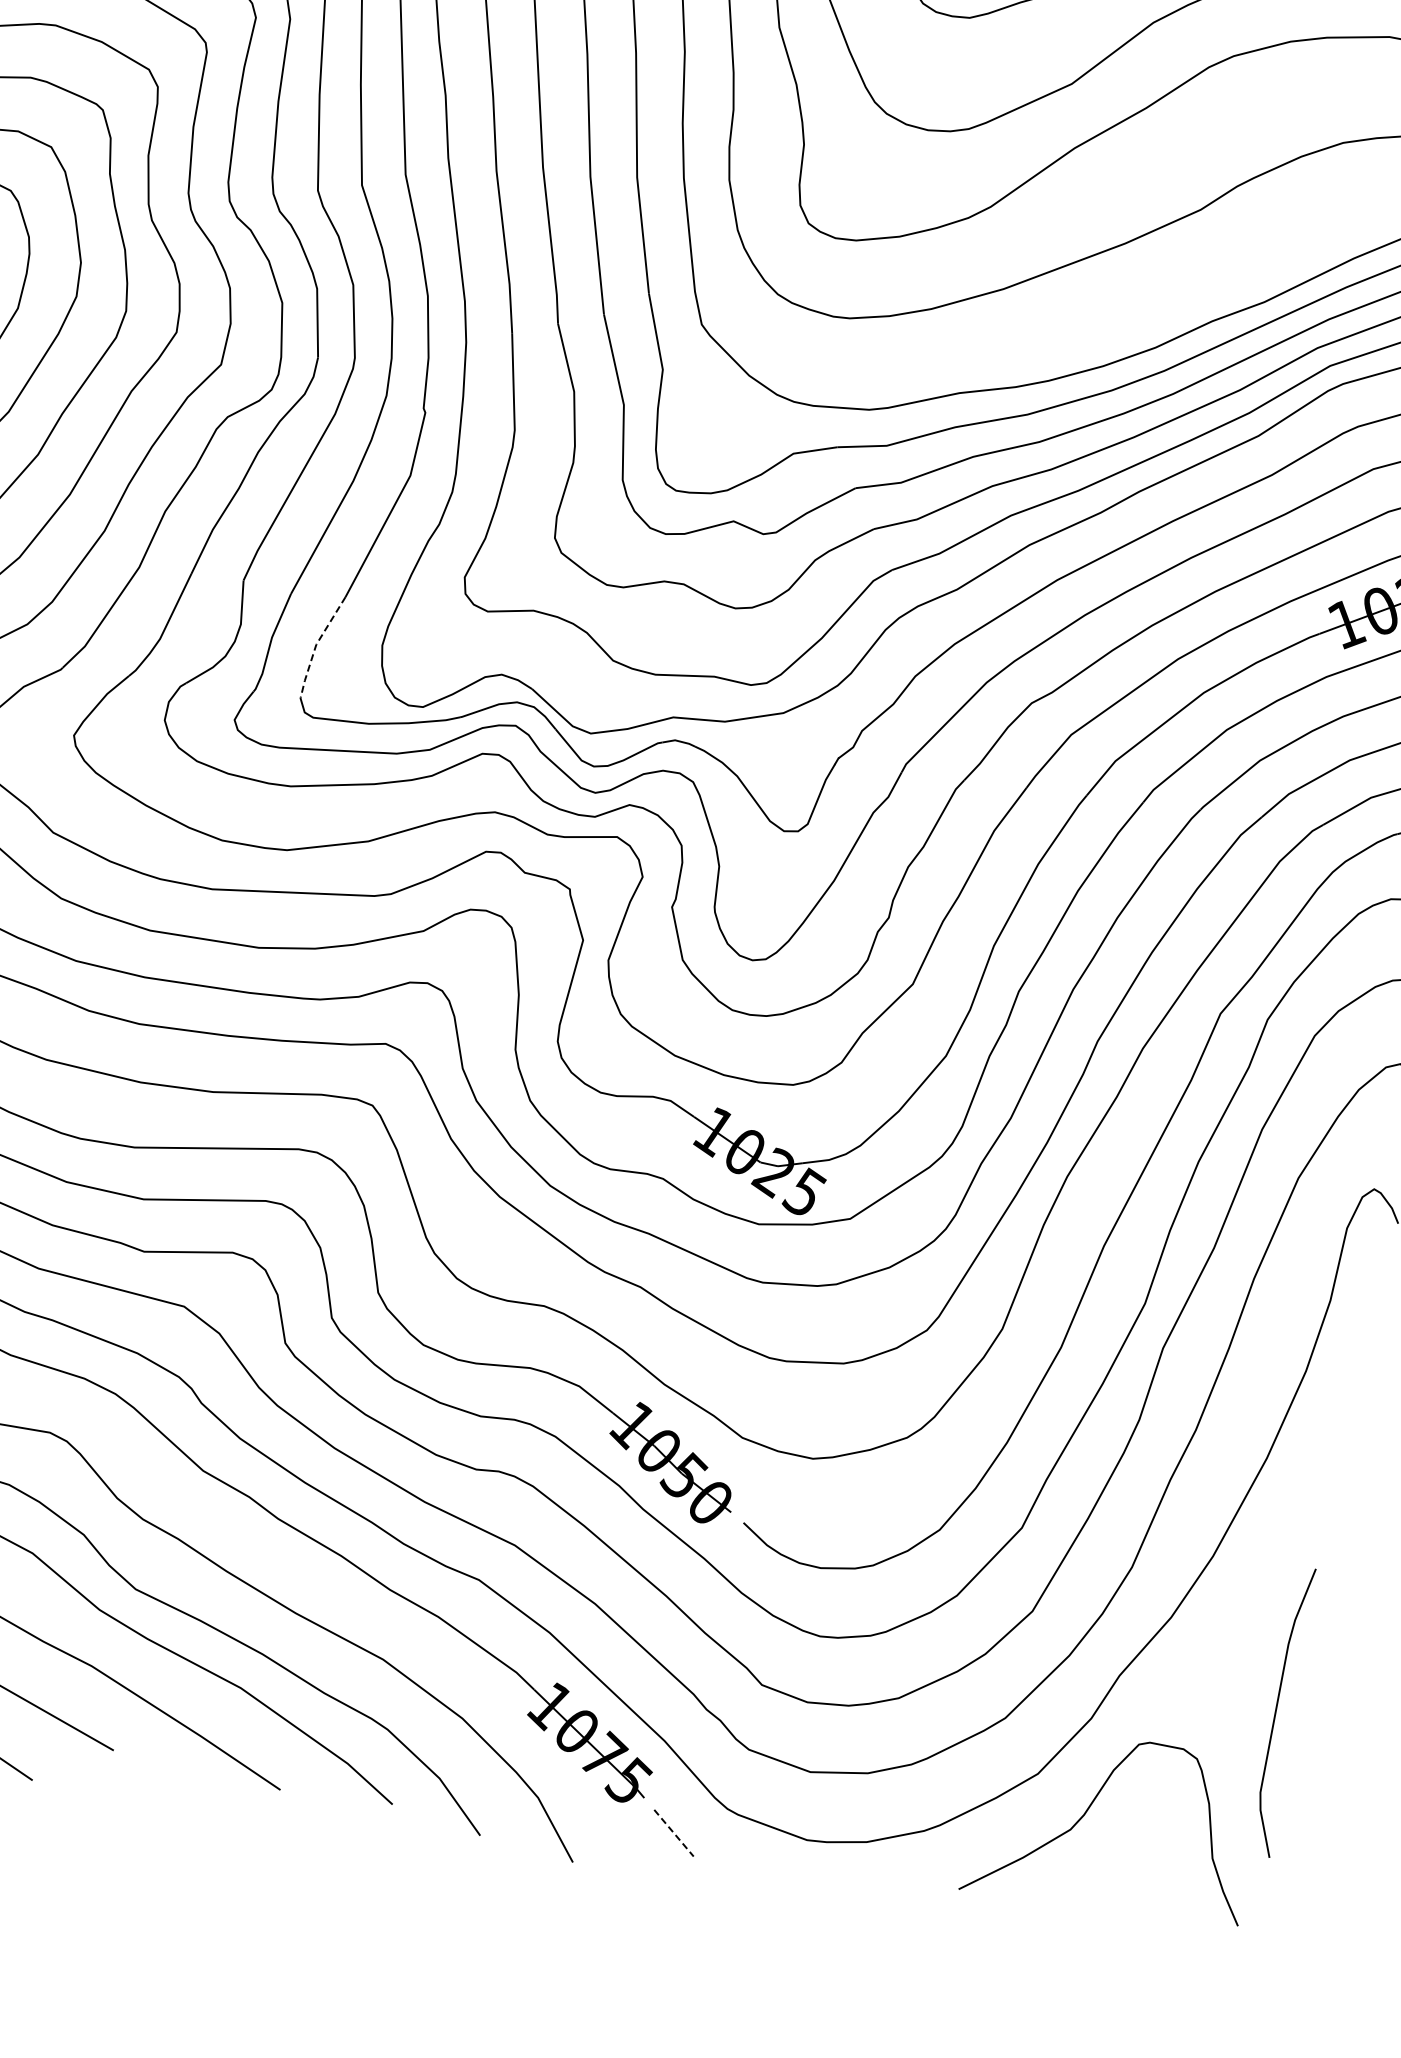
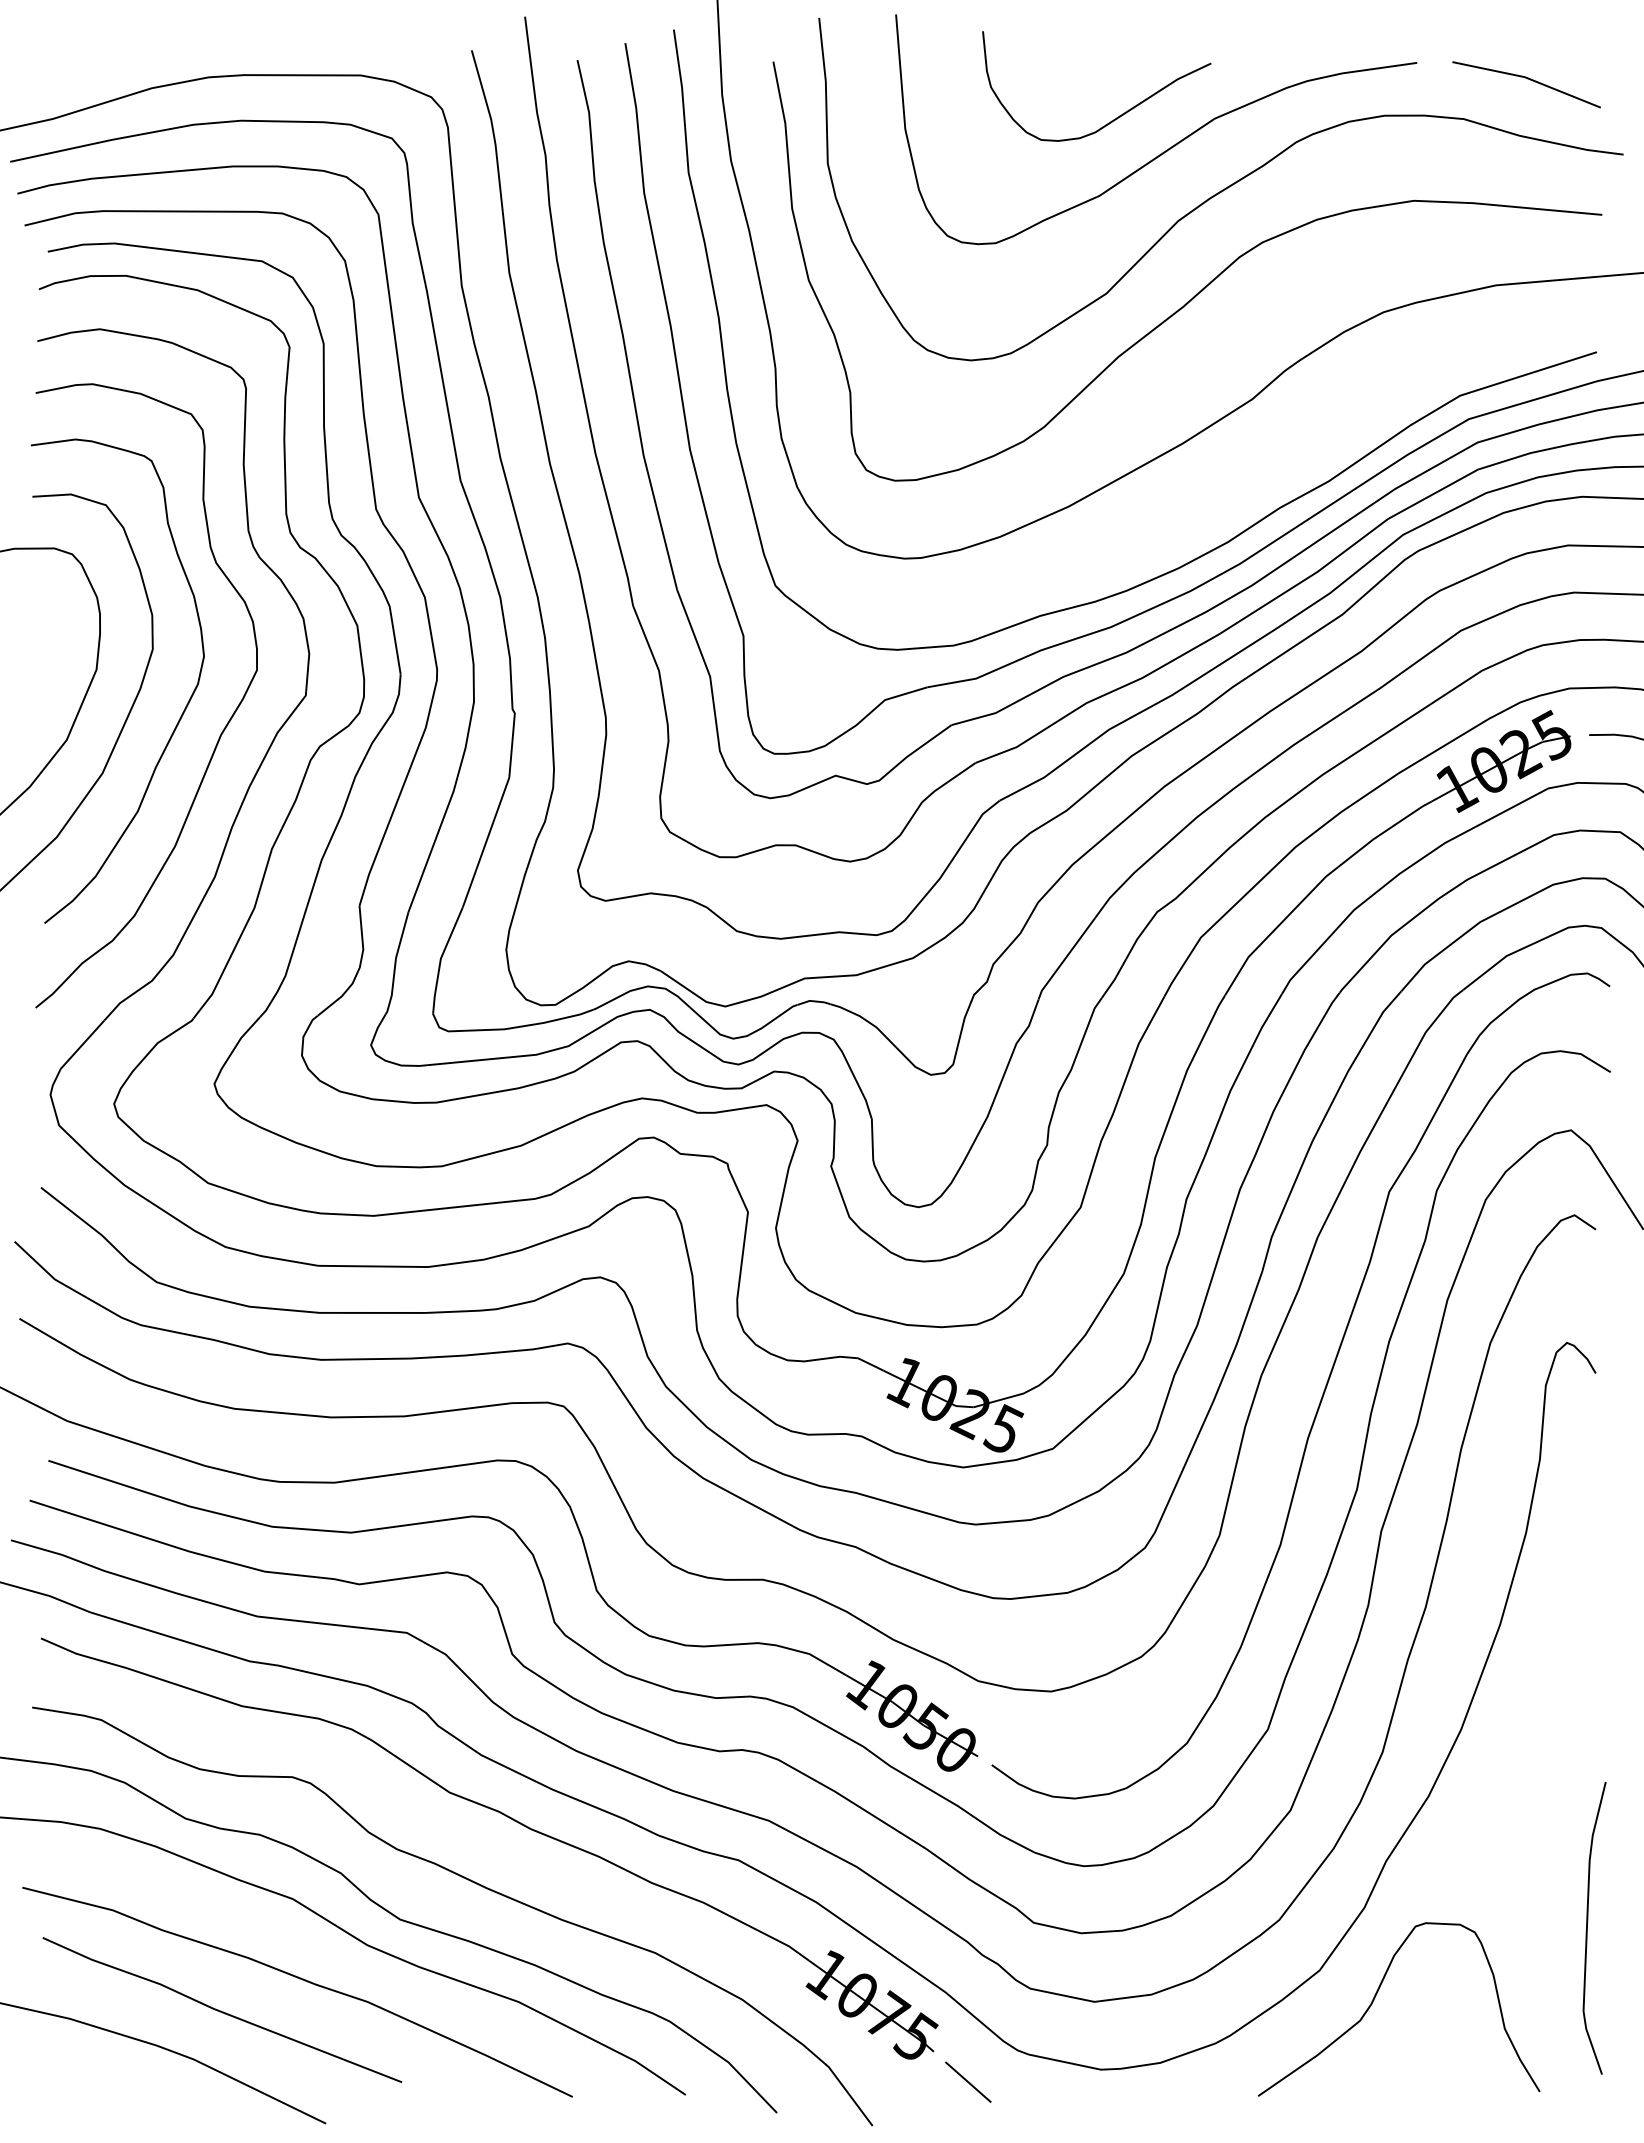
line: (315, 644) -> (440, 958), dashed -> solid
curve: (1276, 1710) -> (1587, 1927), moved
line: (674, 1833) -> (968, 2082), dashed -> solid

